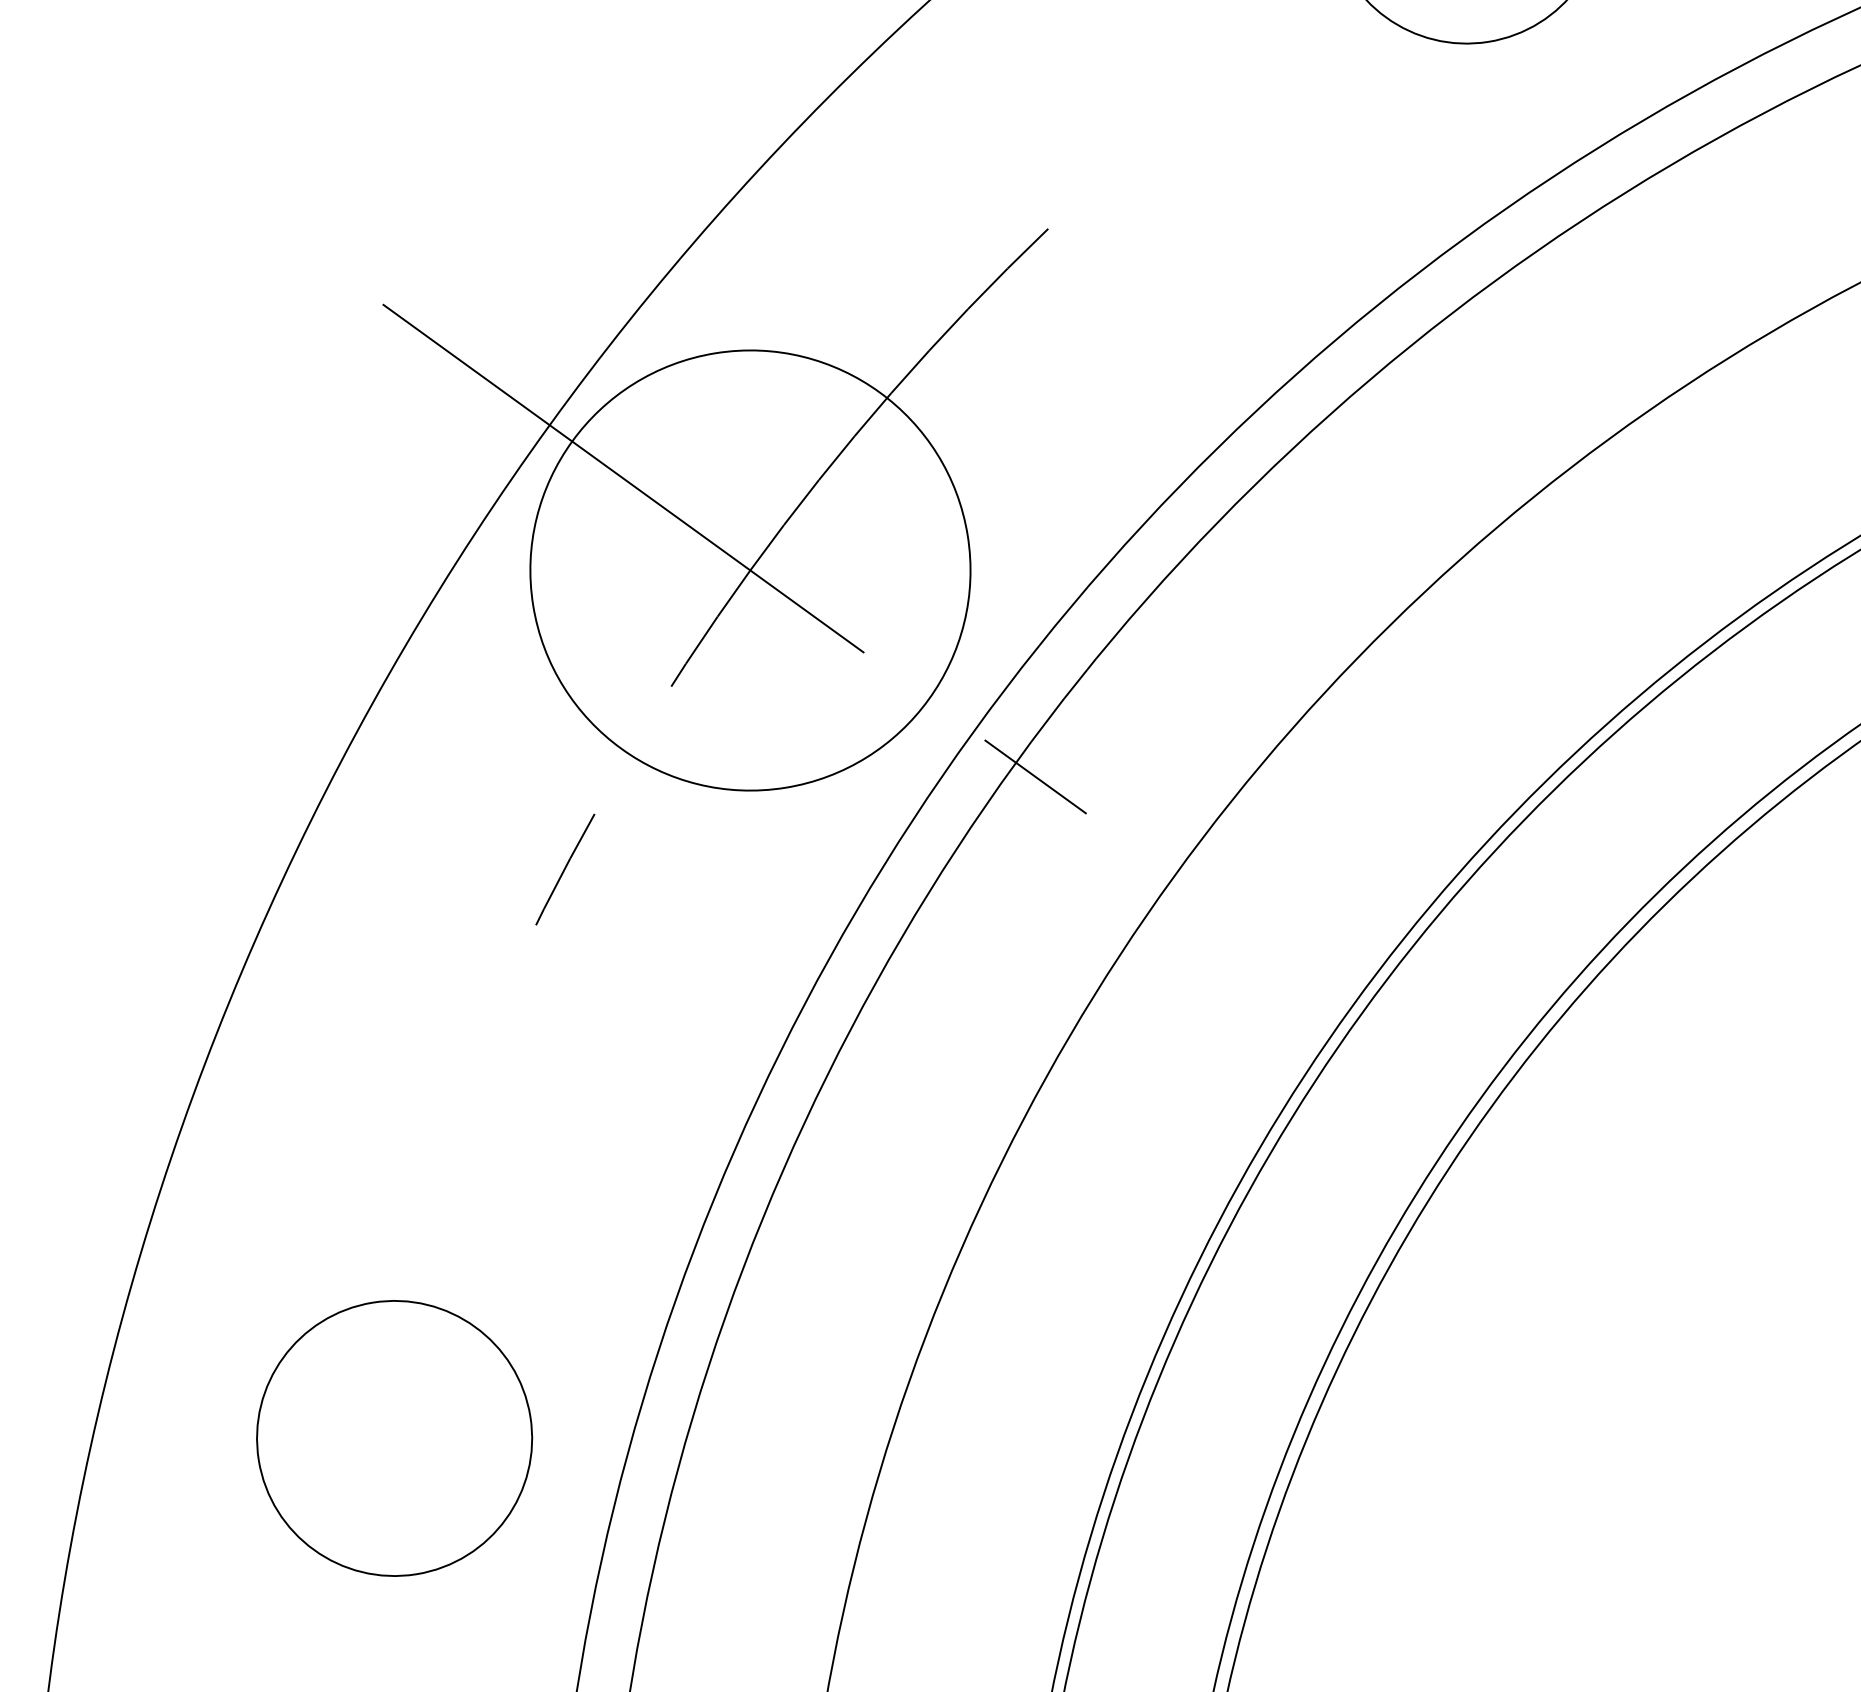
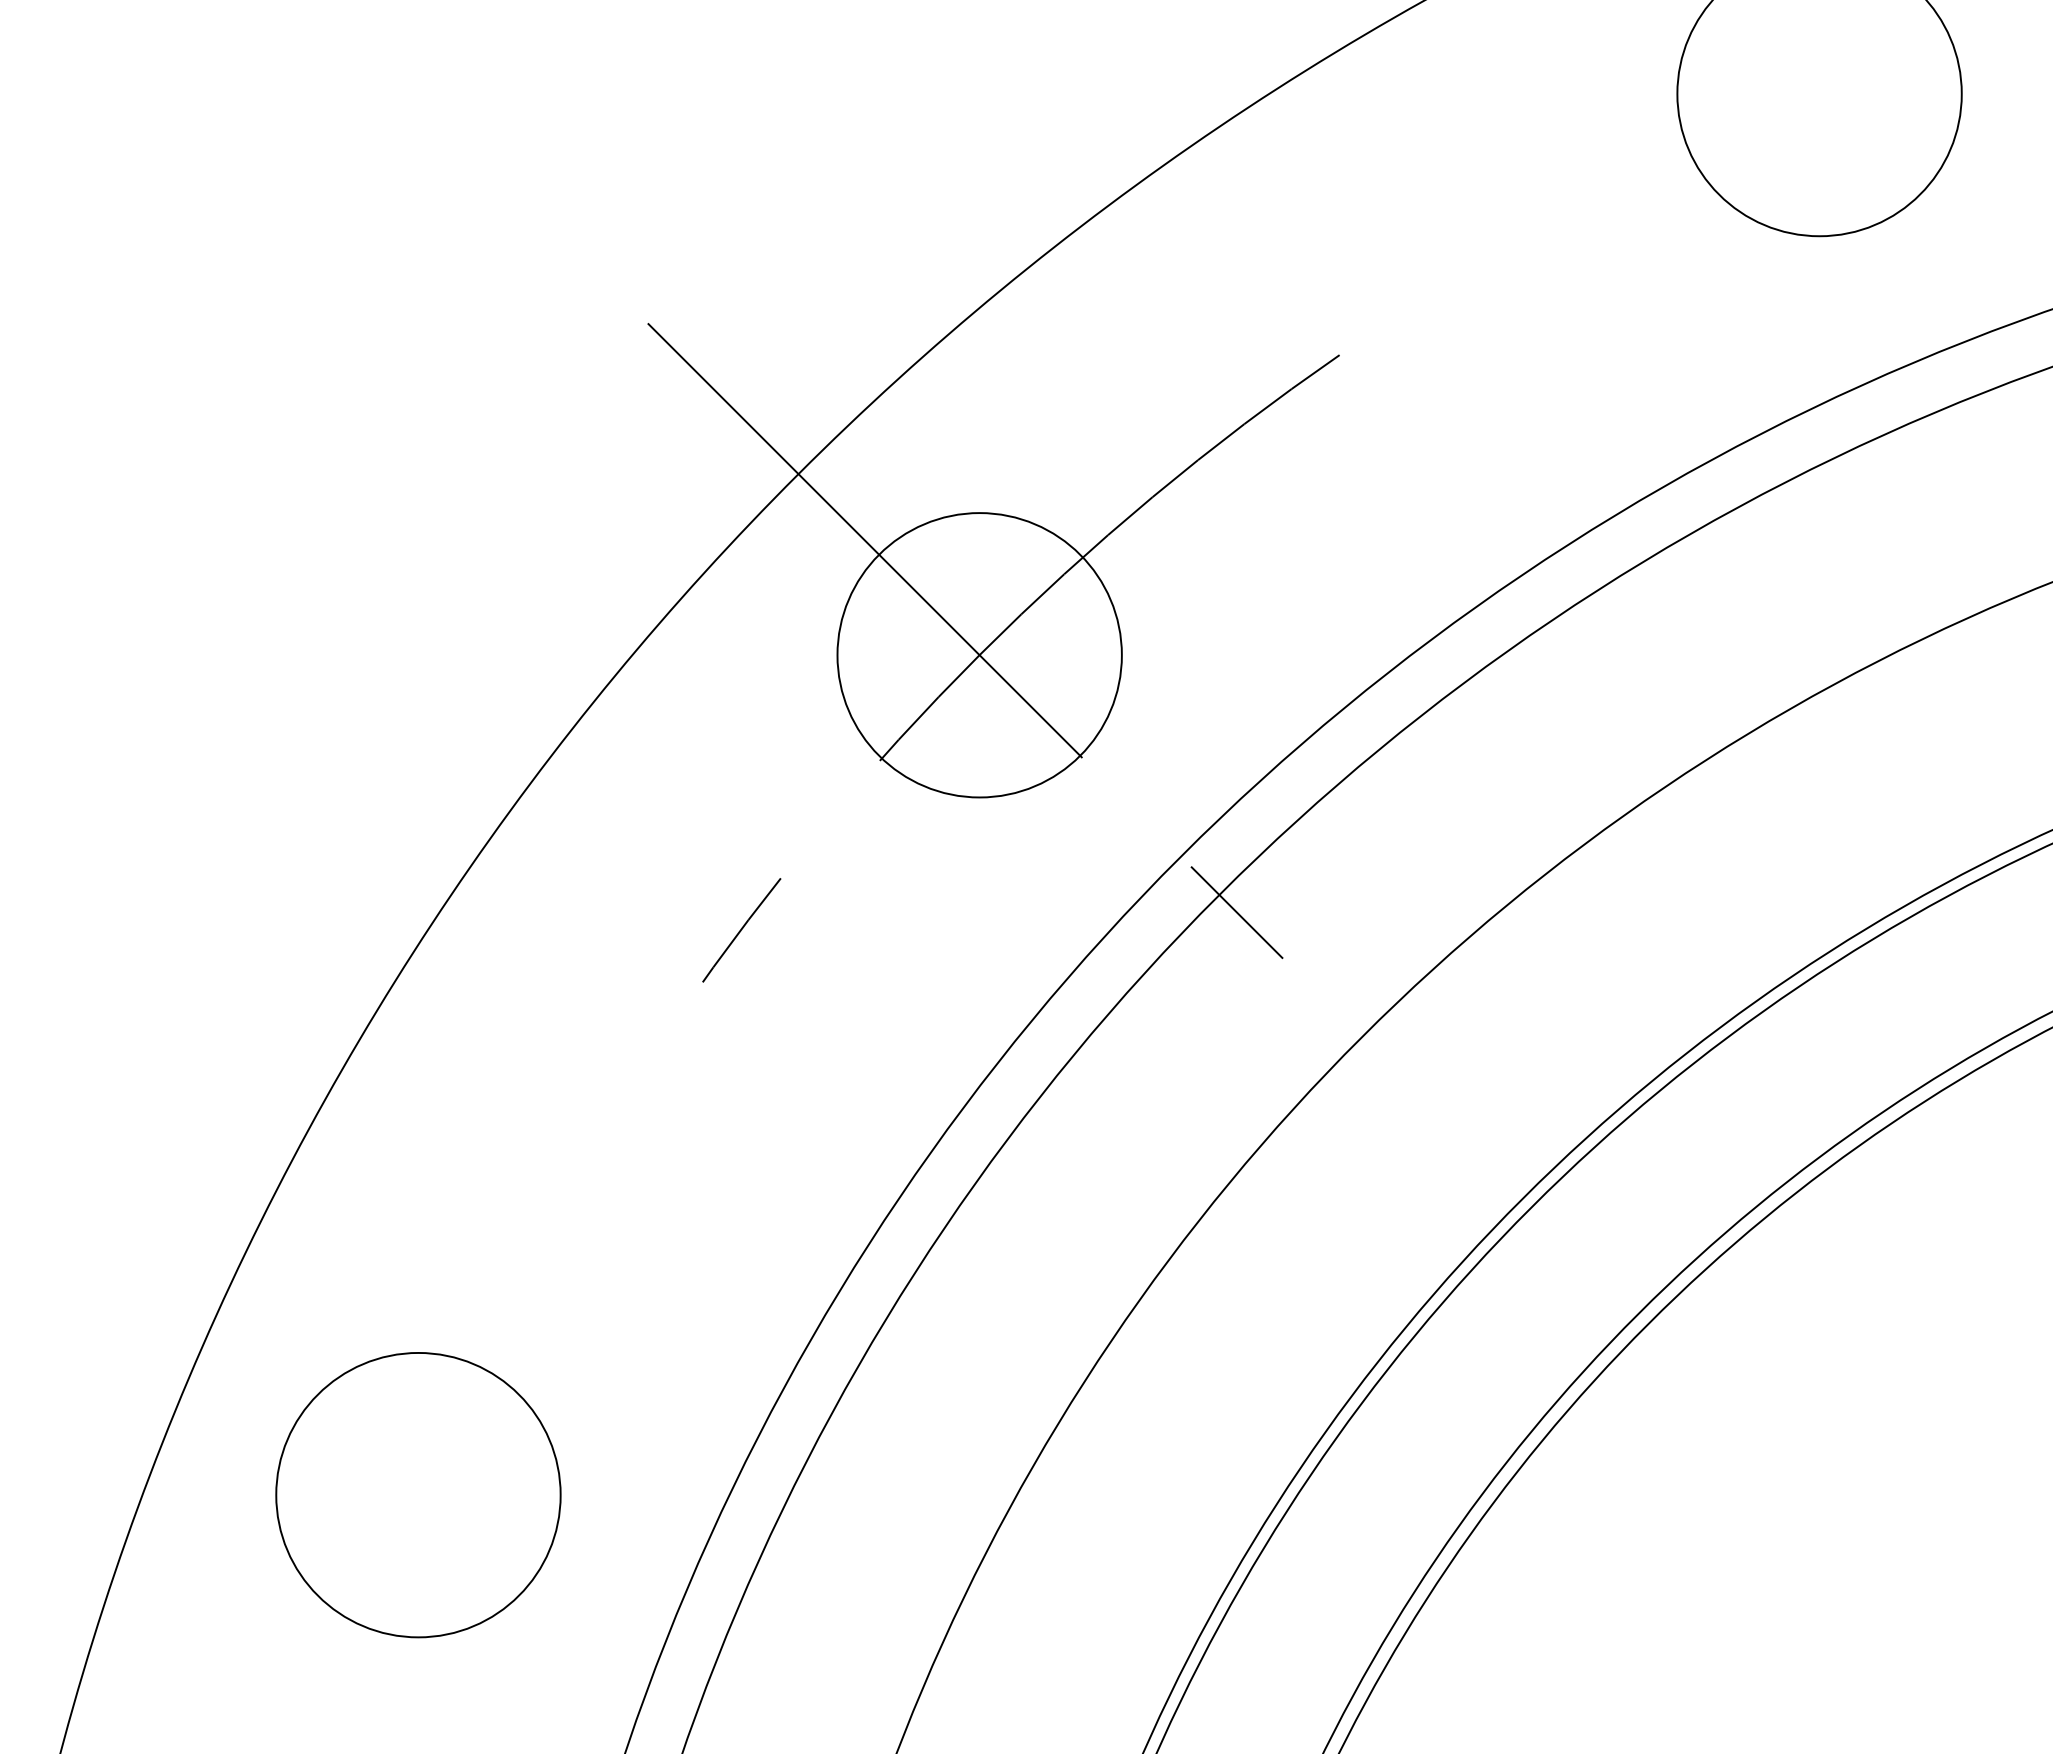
circle: (750, 570) -> (979, 655), size x0.62
circle: (394, 1438) -> (418, 1495), moved

